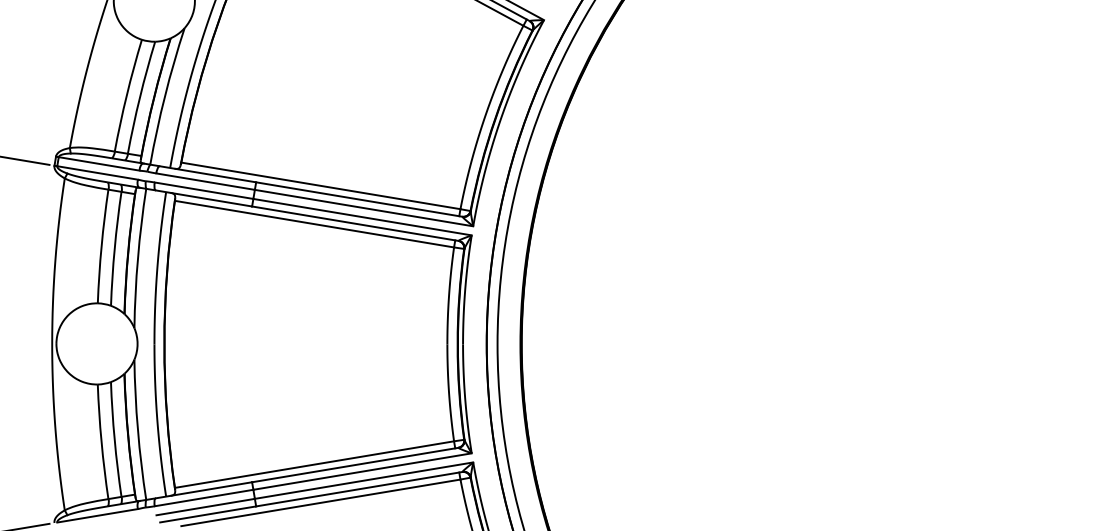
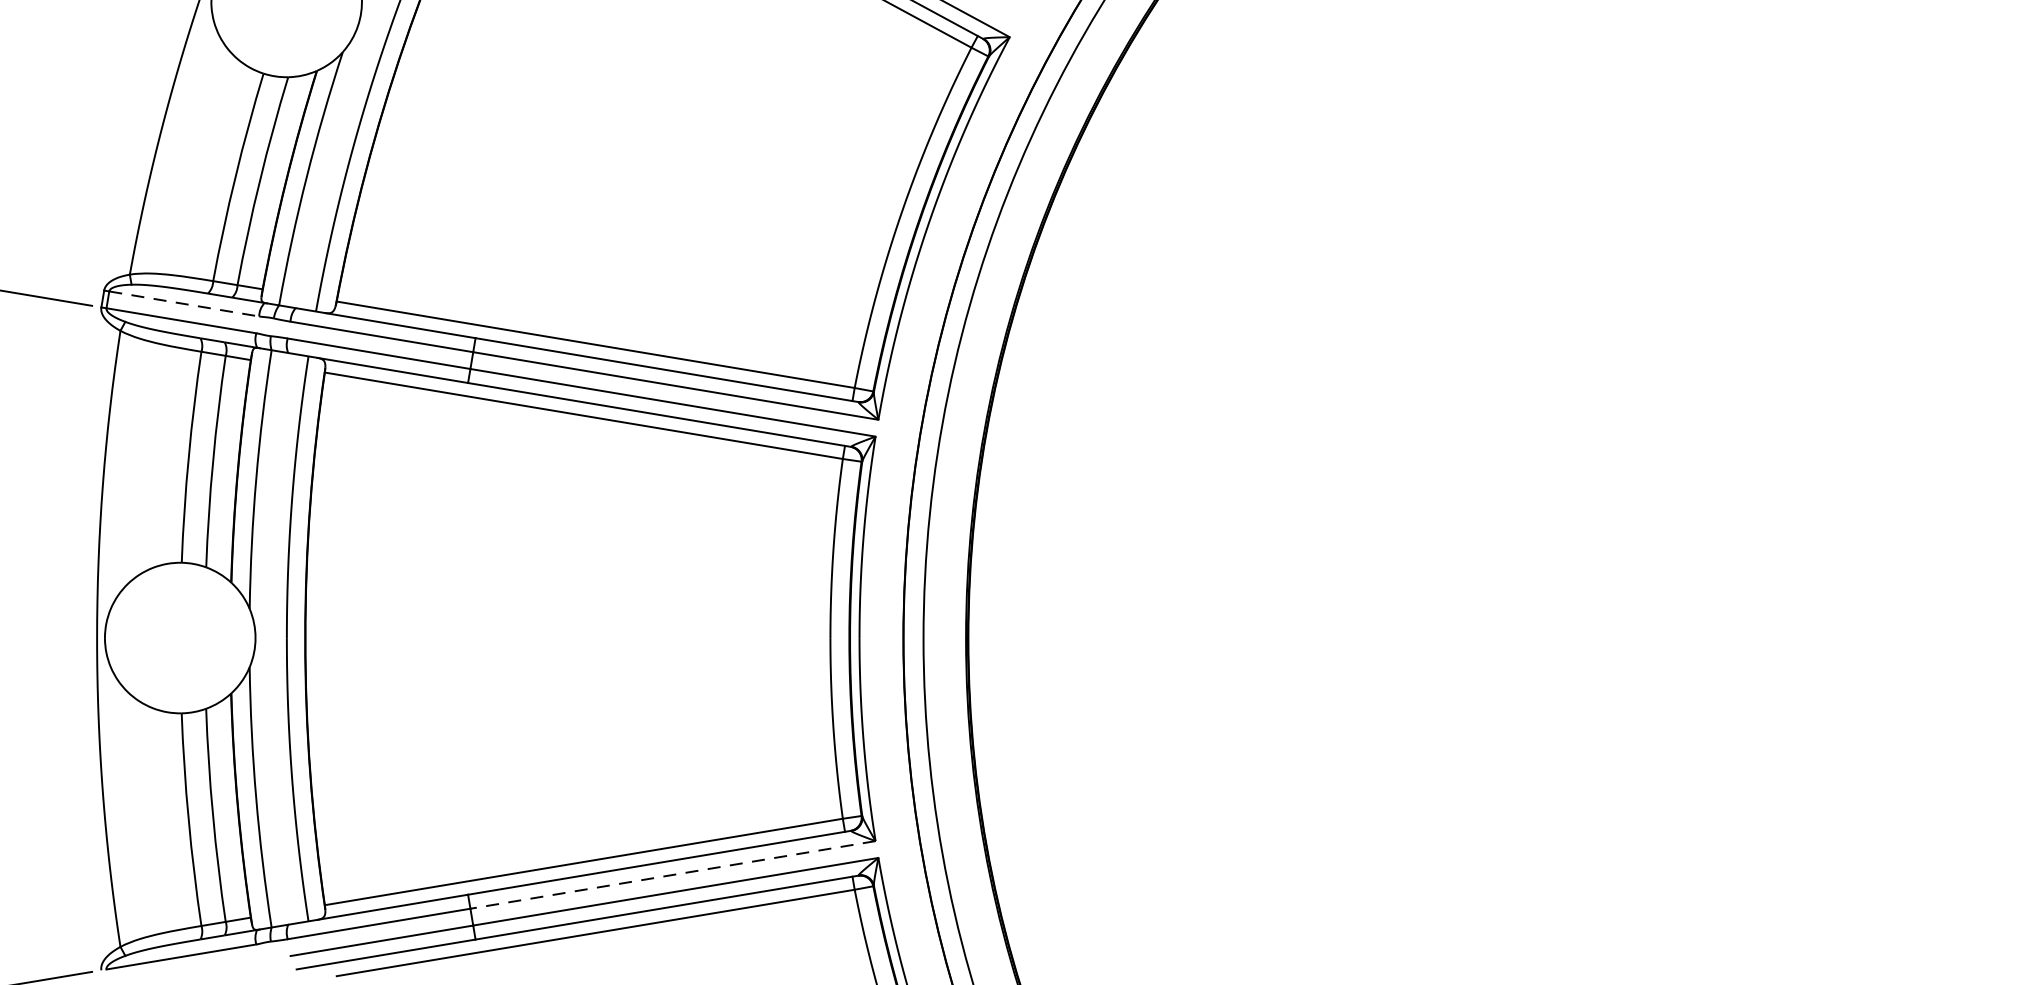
line: (99, 163) -> (184, 303), solid -> dashed
line: (362, 471) -> (672, 874), solid -> dashed

